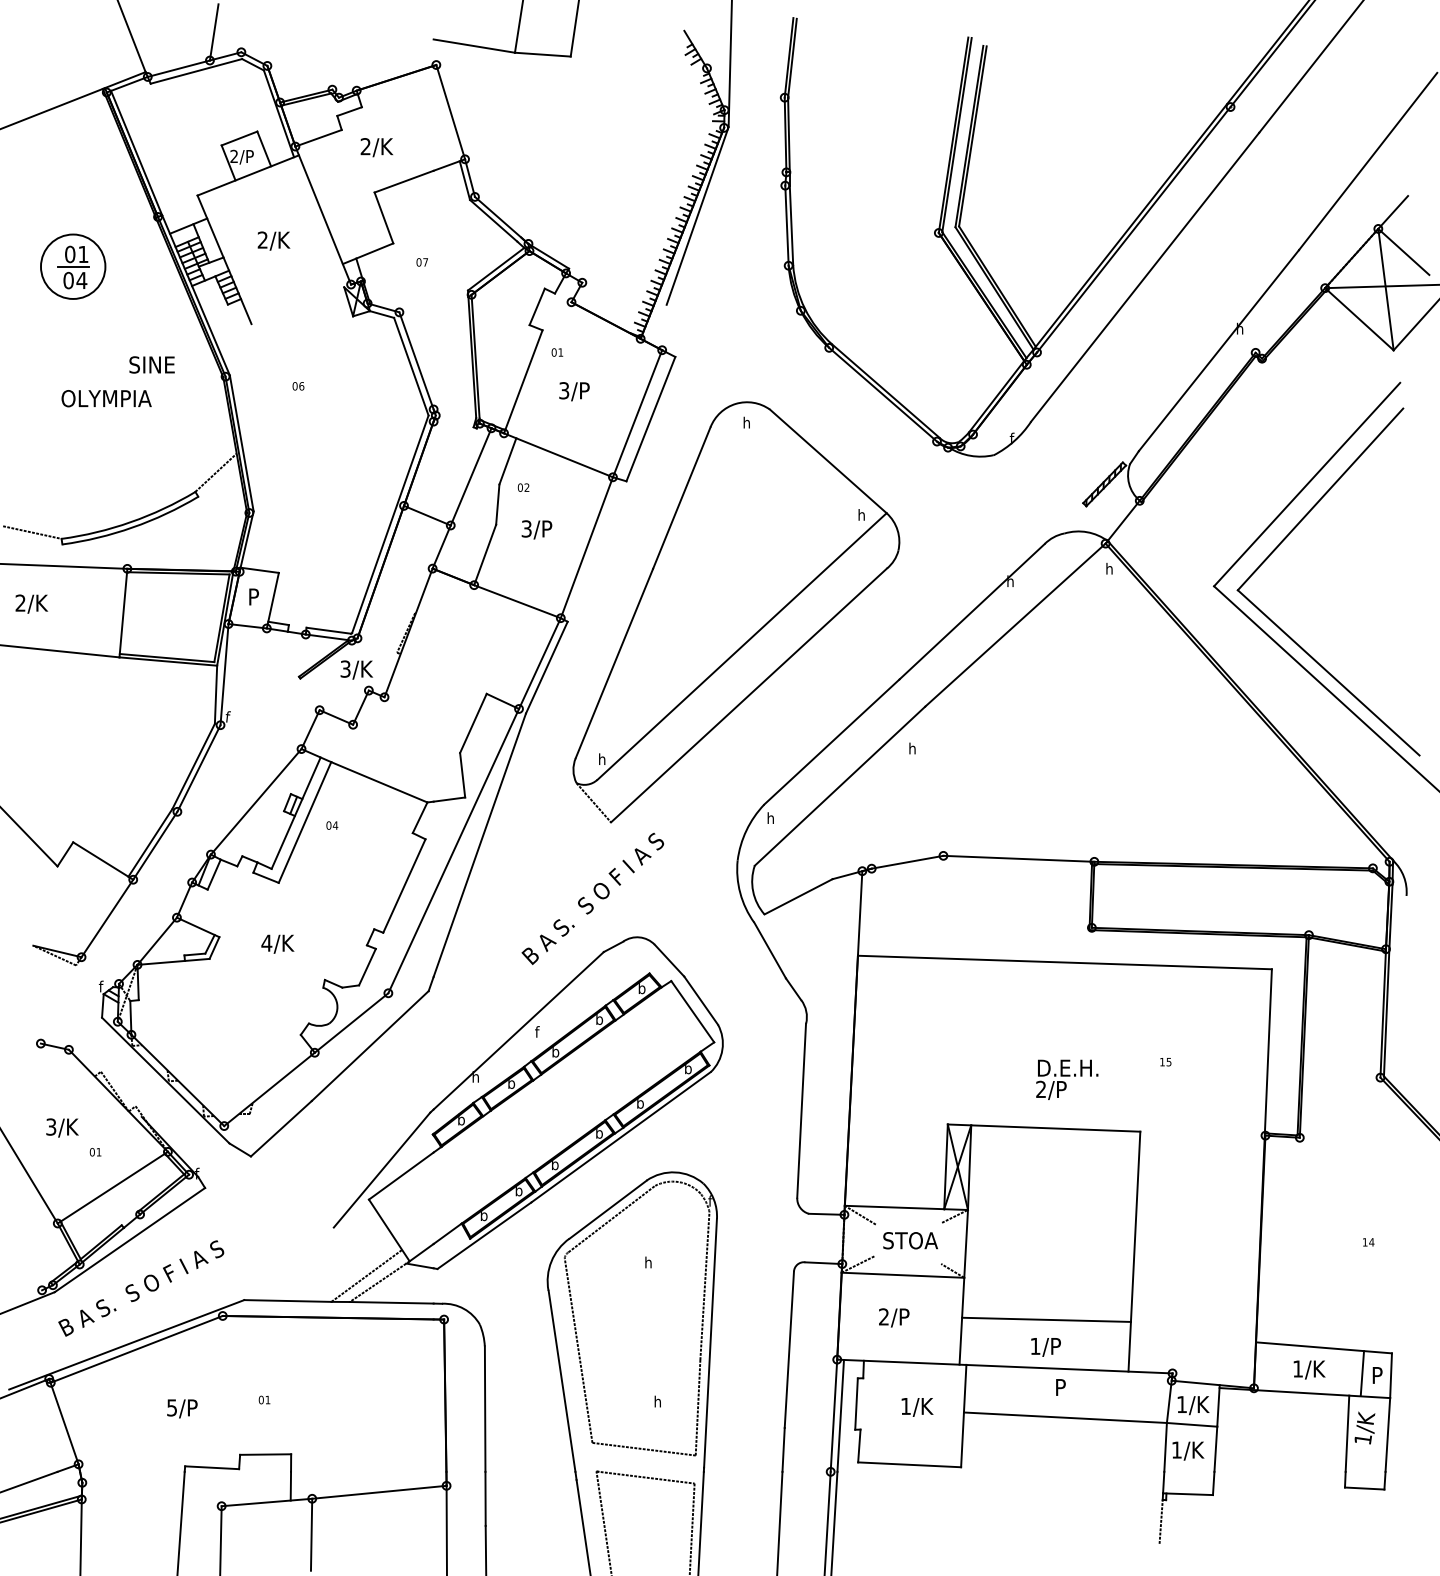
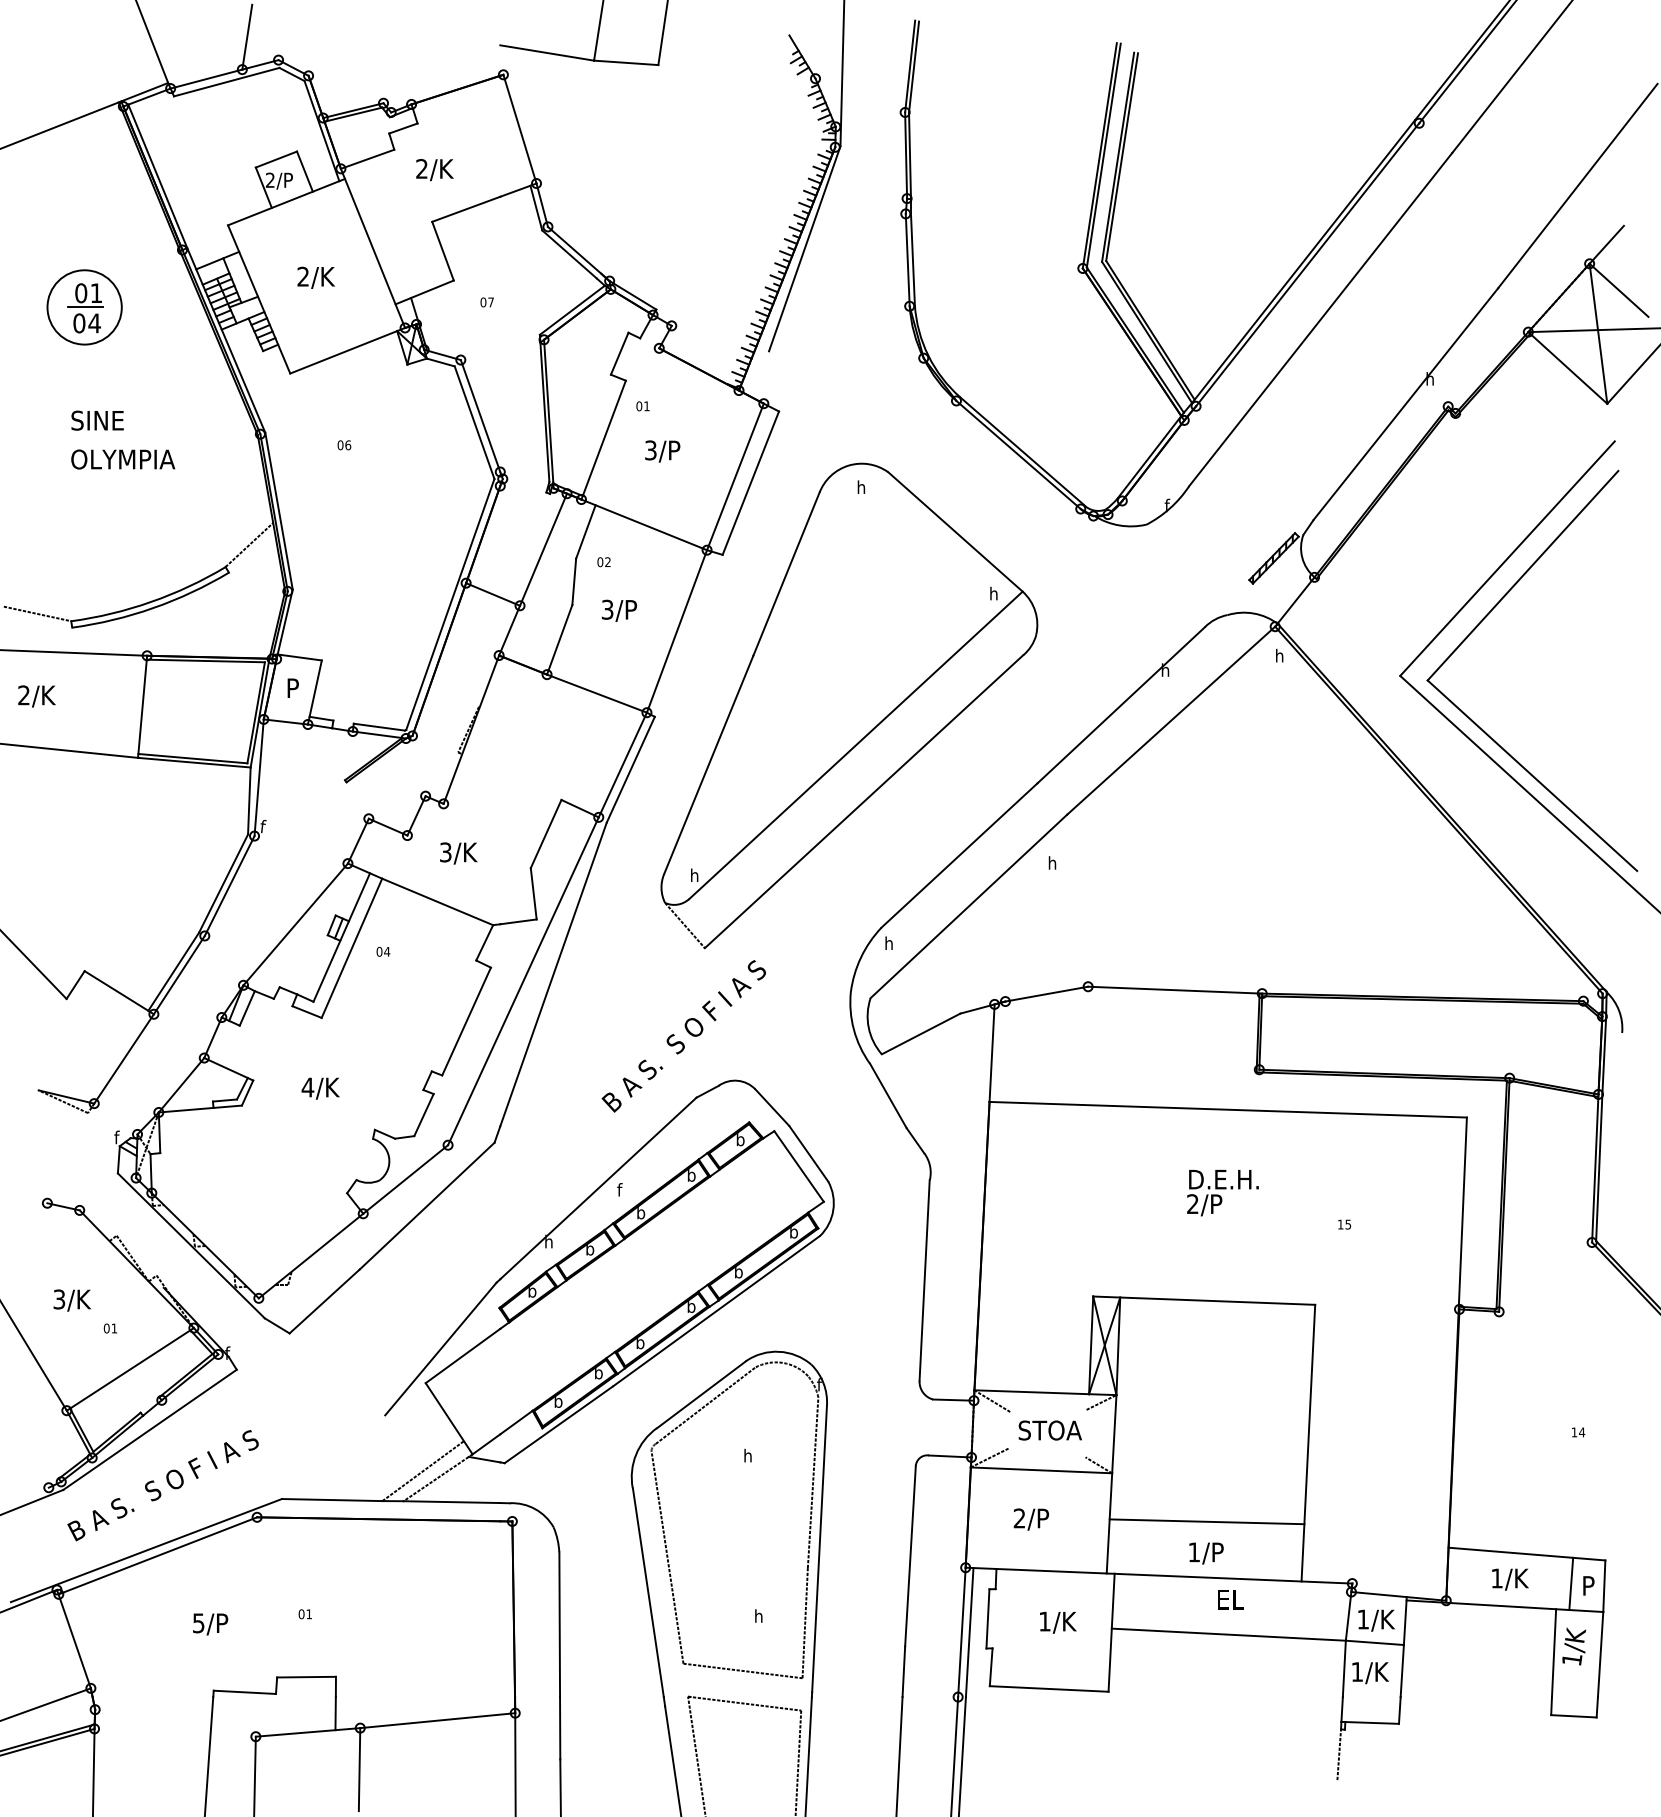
line: (301, 304) -> (347, 350), added
text: (151, 364) -> (97, 420), moved
text: (356, 670) -> (458, 853), moved
text: (1066, 1080) -> (1222, 1193), moved
text: (1066, 1387) -> (1230, 1599), P -> EL

